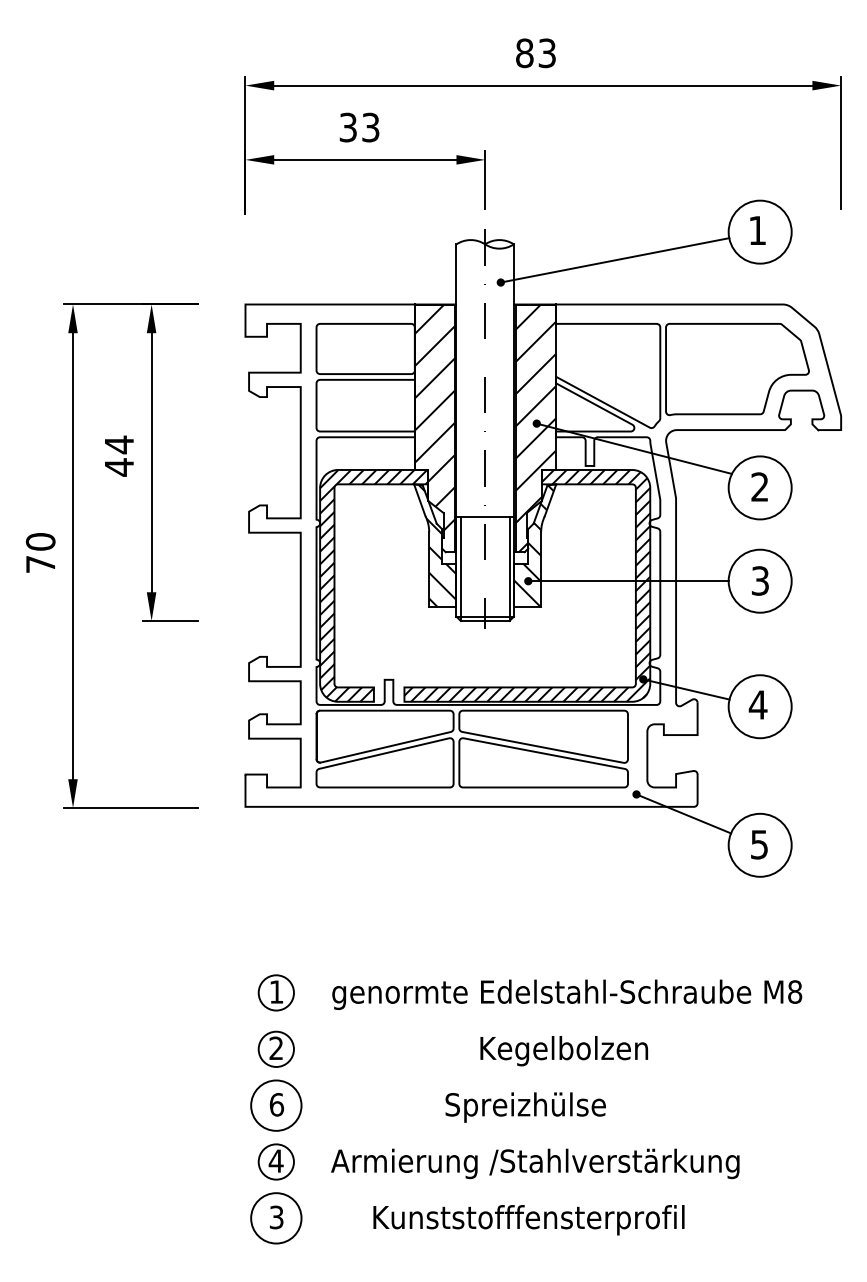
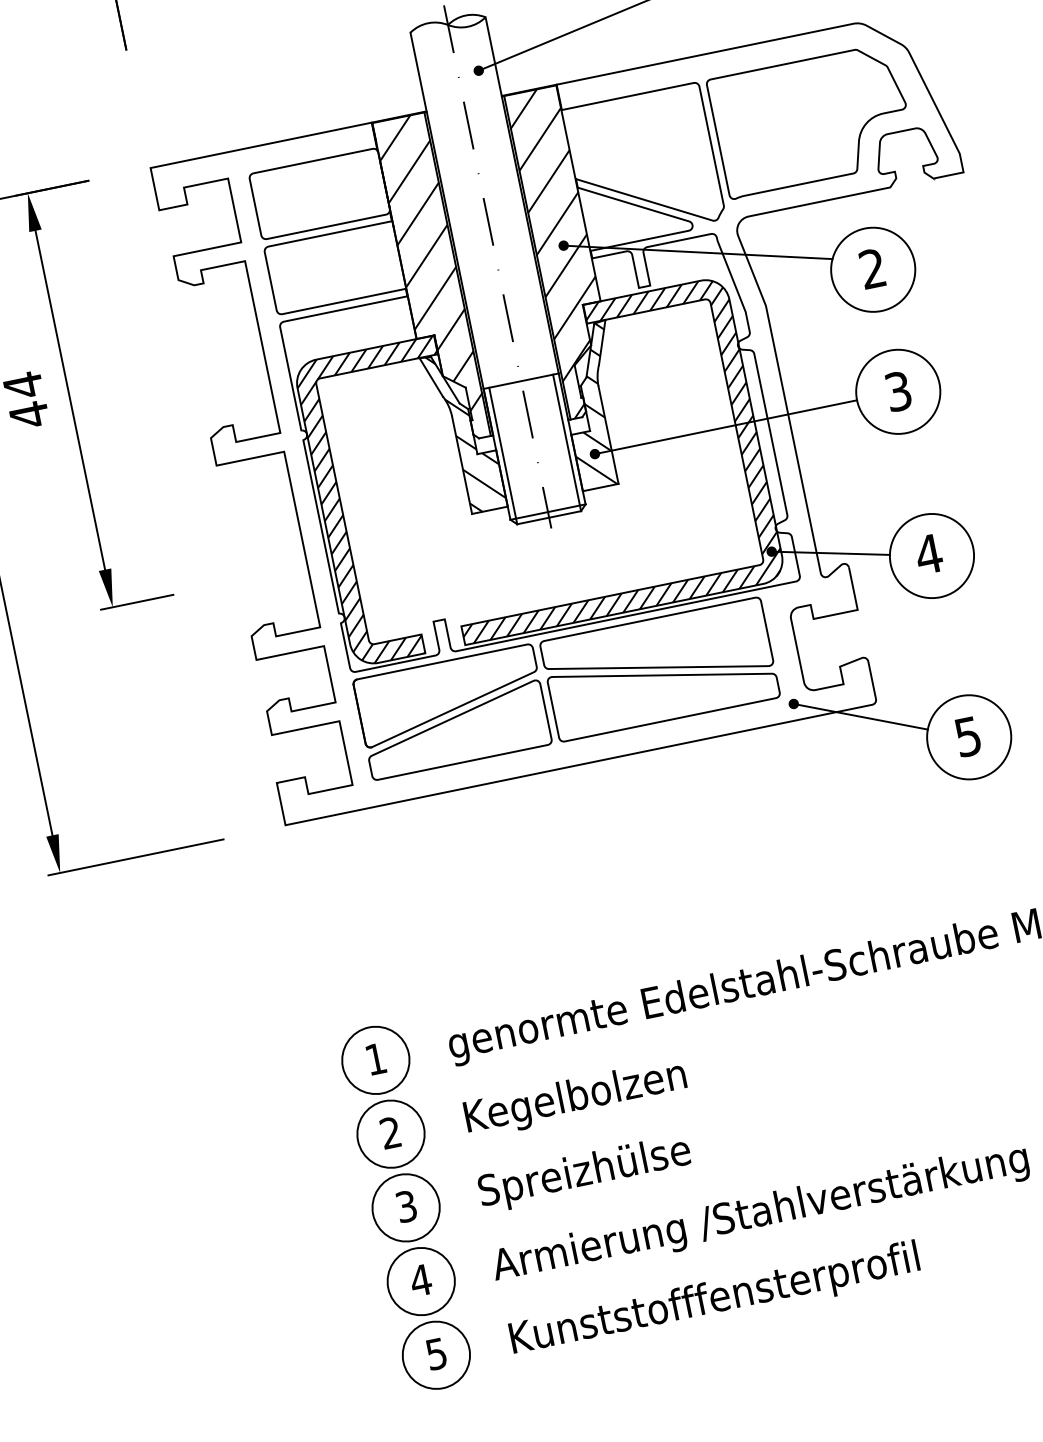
circle: (276, 992) -> (375, 1059), size x1.43
circle: (276, 1049) -> (391, 1134), size x1.43
text: (563, 1051) -> (574, 1099), moved
text: (276, 1104) -> (406, 1206), 6 -> 3
text: (525, 1107) -> (584, 1173), moved
circle: (276, 1161) -> (421, 1280), size x1.43
text: (276, 1216) -> (436, 1352), 3 -> 5
text: (528, 1220) -> (714, 1301), moved

